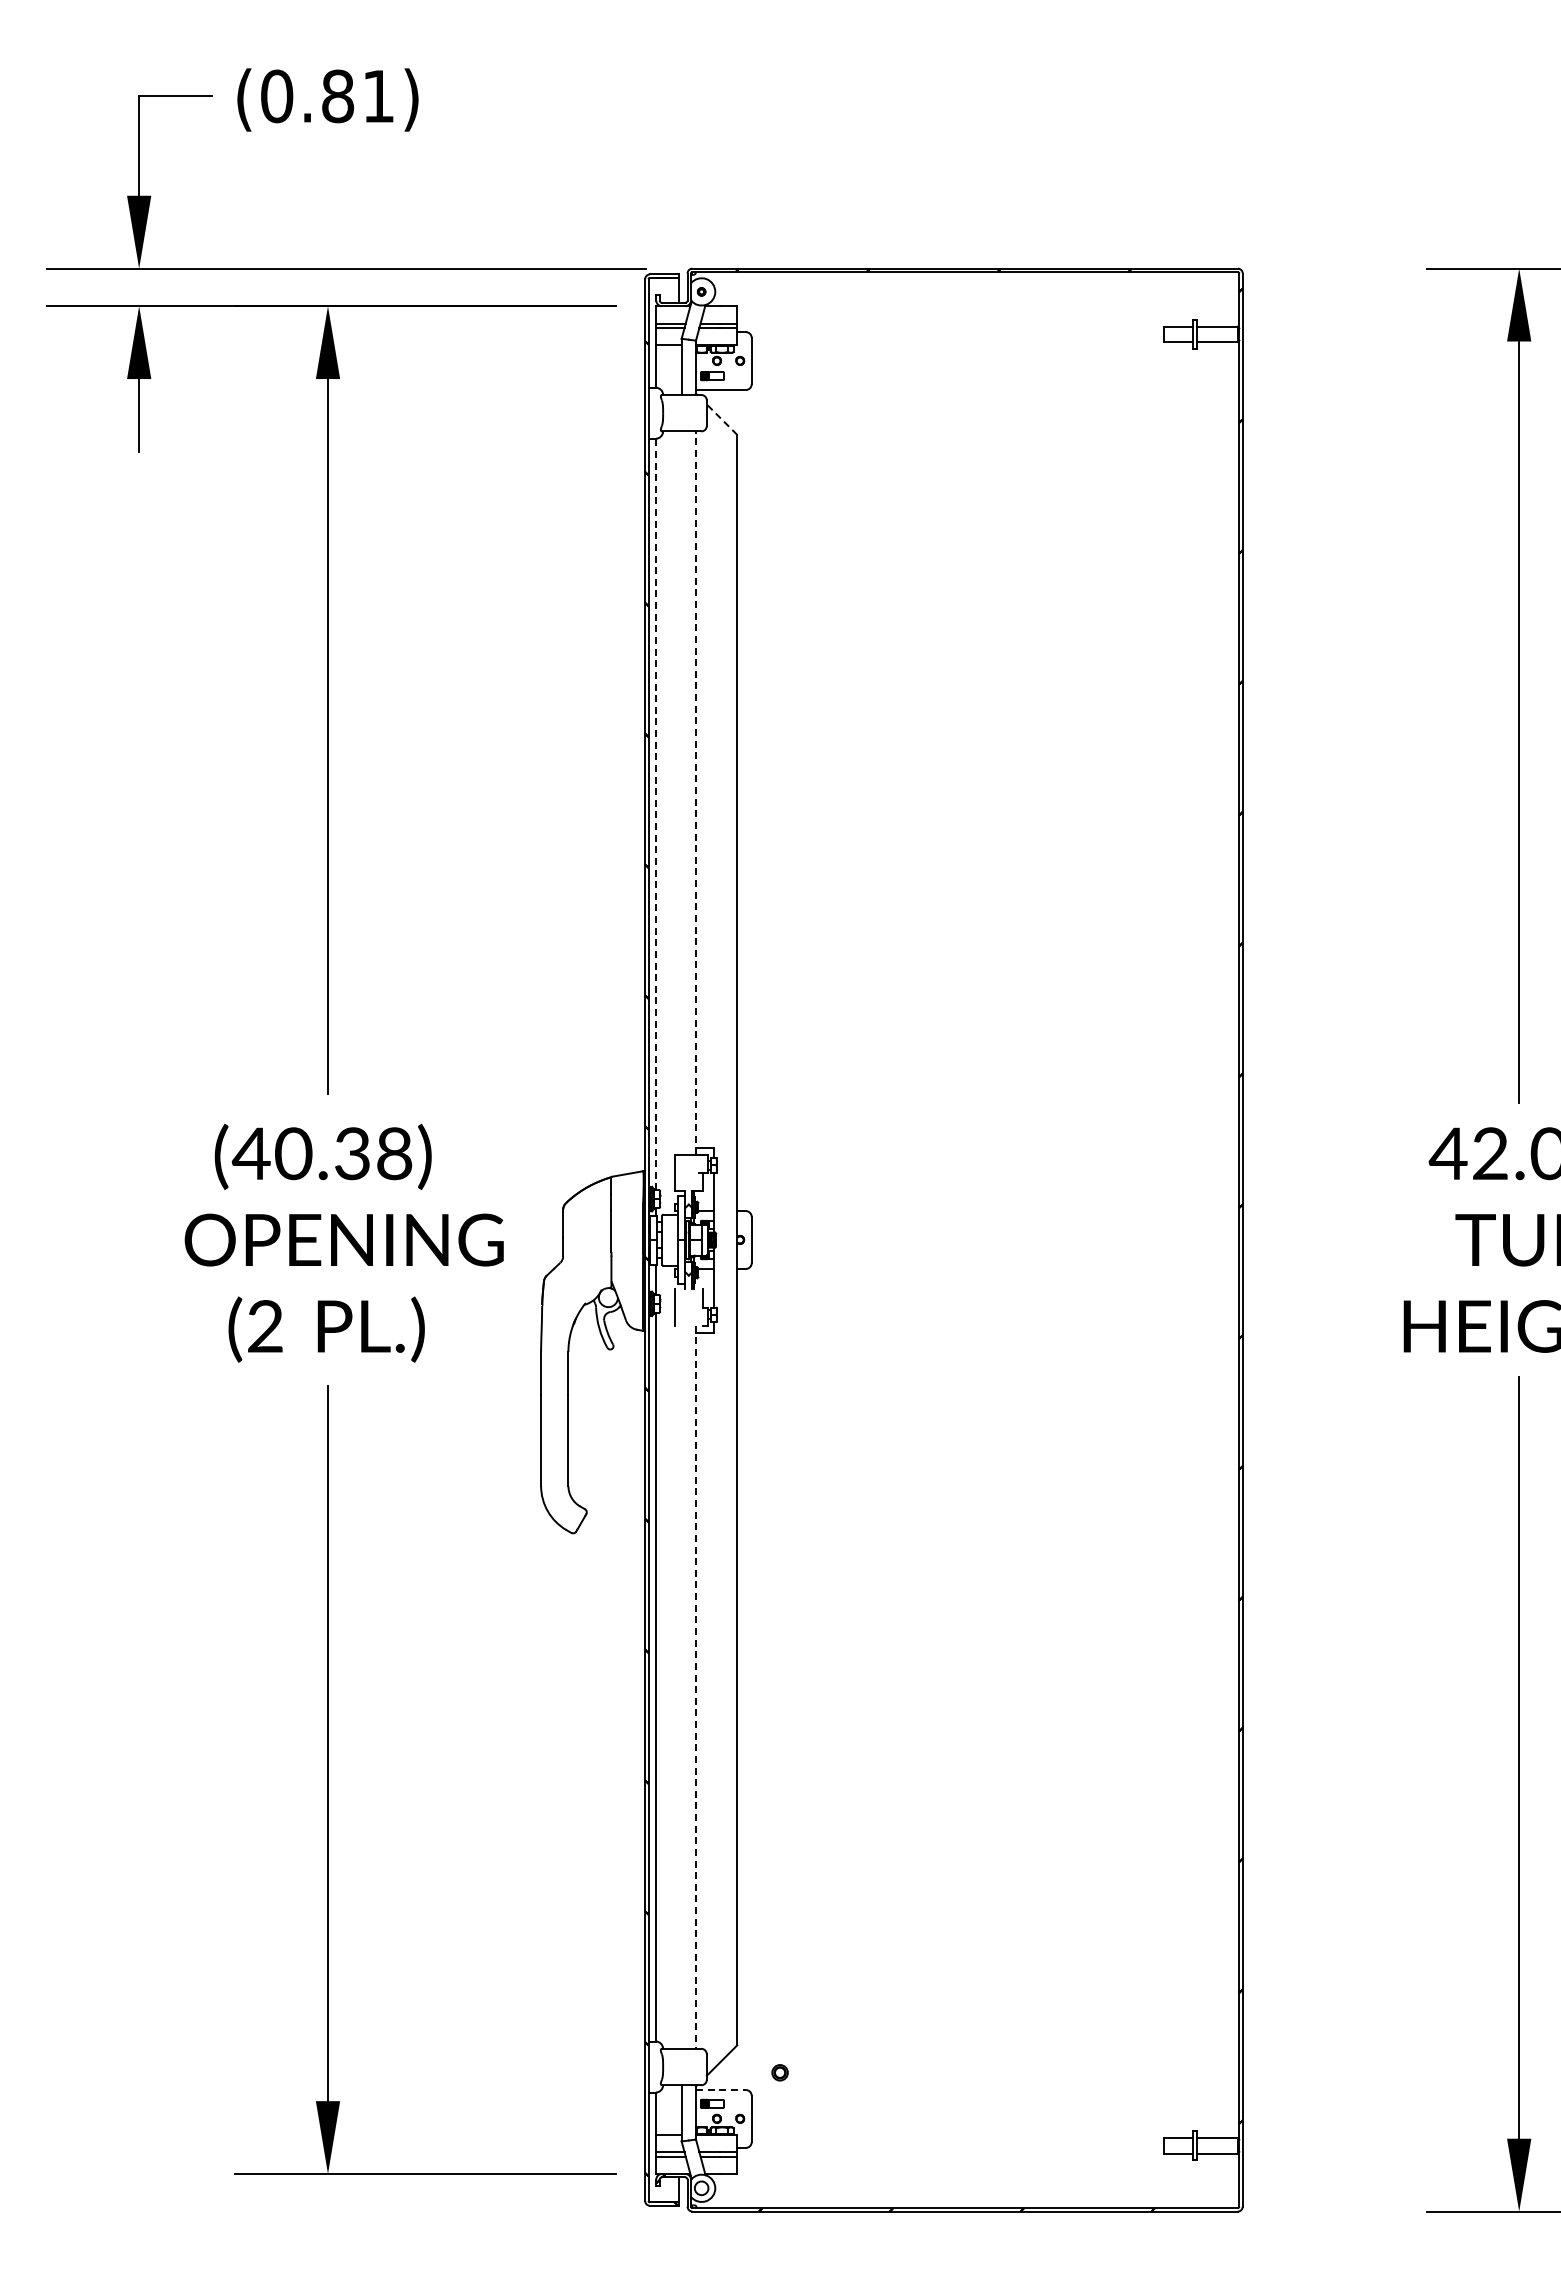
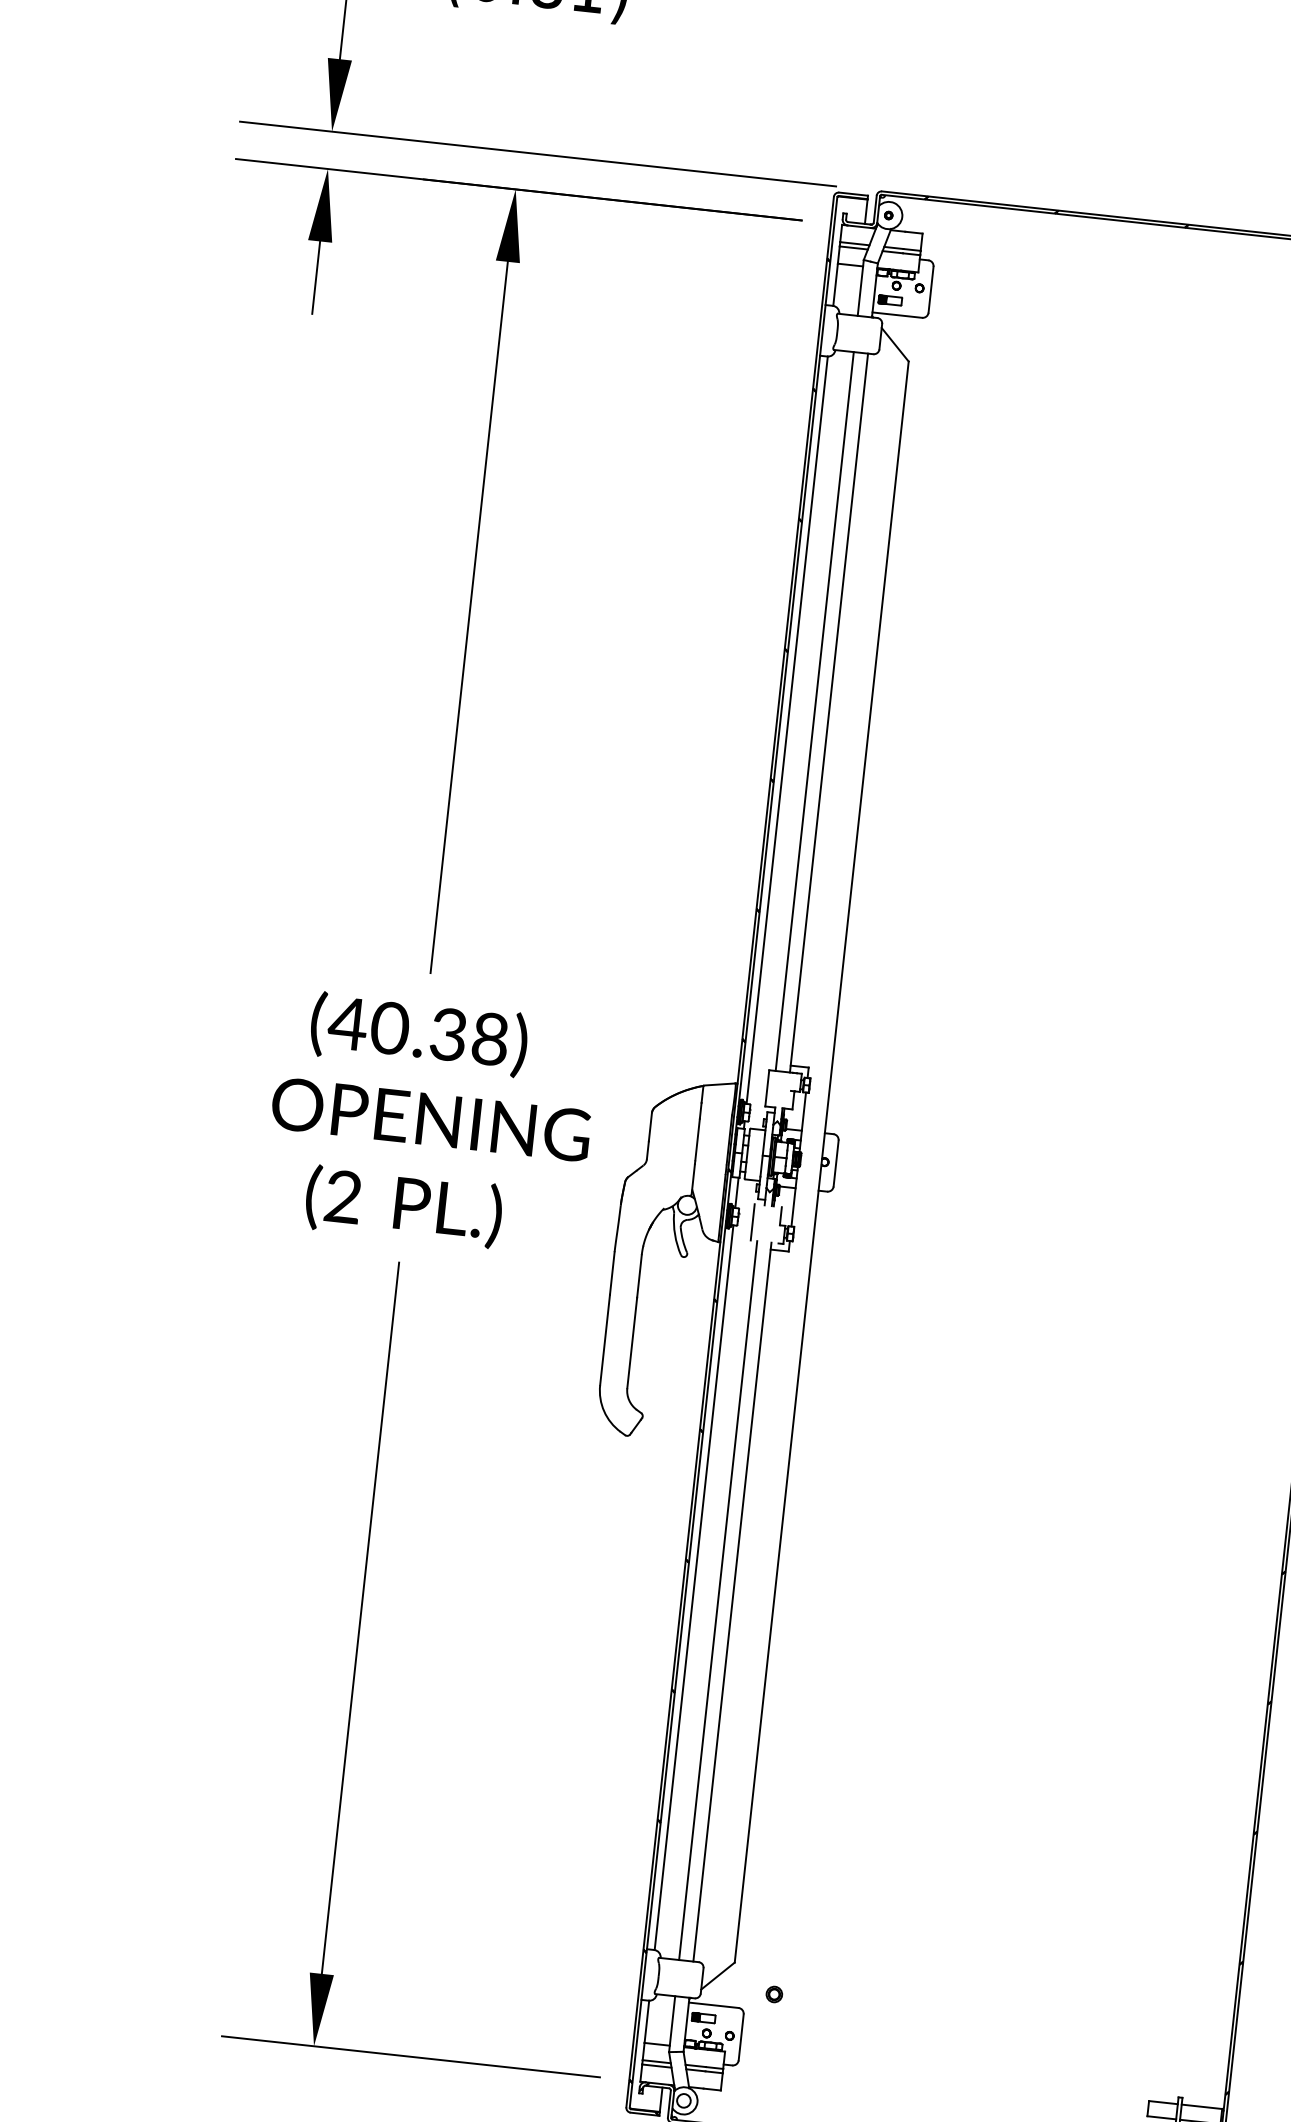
line: (722, 419) -> (895, 344), dashed -> solid
line: (681, 792) -> (814, 711), added
line: (696, 792) -> (829, 712), dashed -> solid
line: (656, 814) -> (787, 730), dashed -> solid
line: (681, 1686) -> (718, 1599), added
line: (696, 1687) -> (732, 1602), dashed -> solid
line: (720, 2090) -> (713, 2005), dashed -> solid

